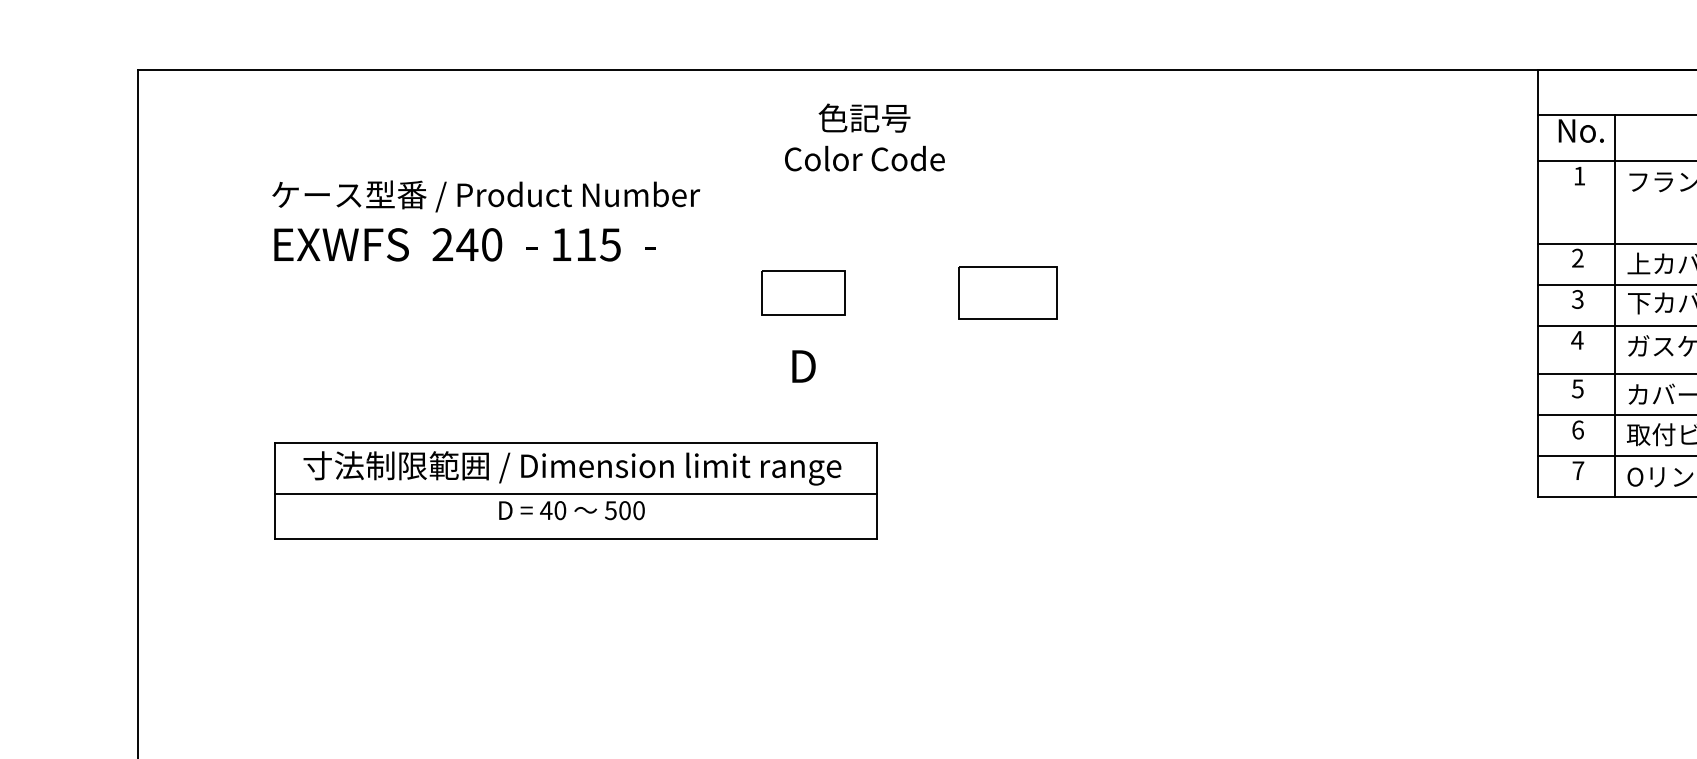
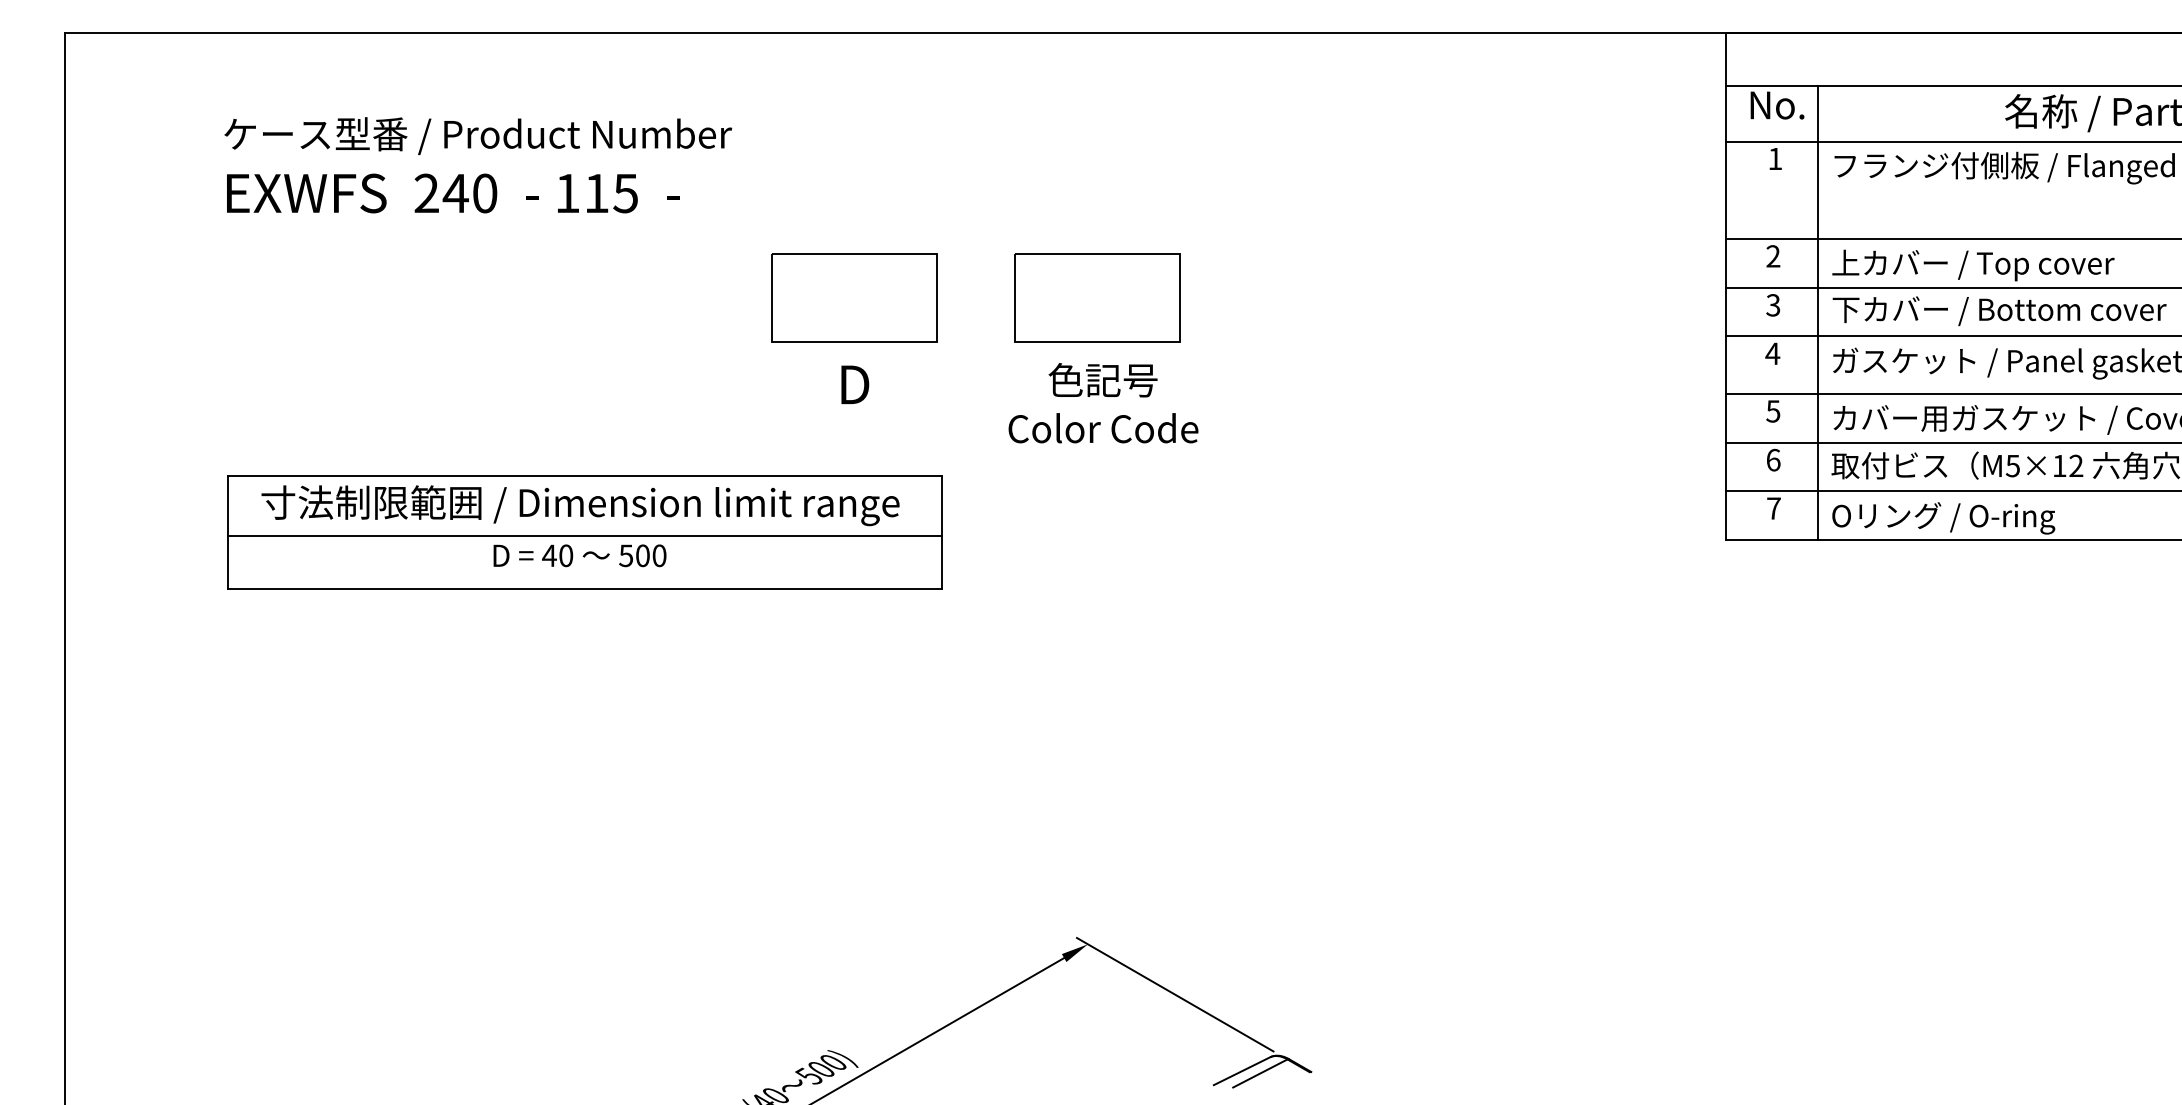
text: (864, 137) -> (1103, 403), moved
text: (486, 221) -> (478, 165), moved
part: (803, 292) -> (854, 297), size x1.67
part: (1008, 292) -> (1097, 297), size x1.43

